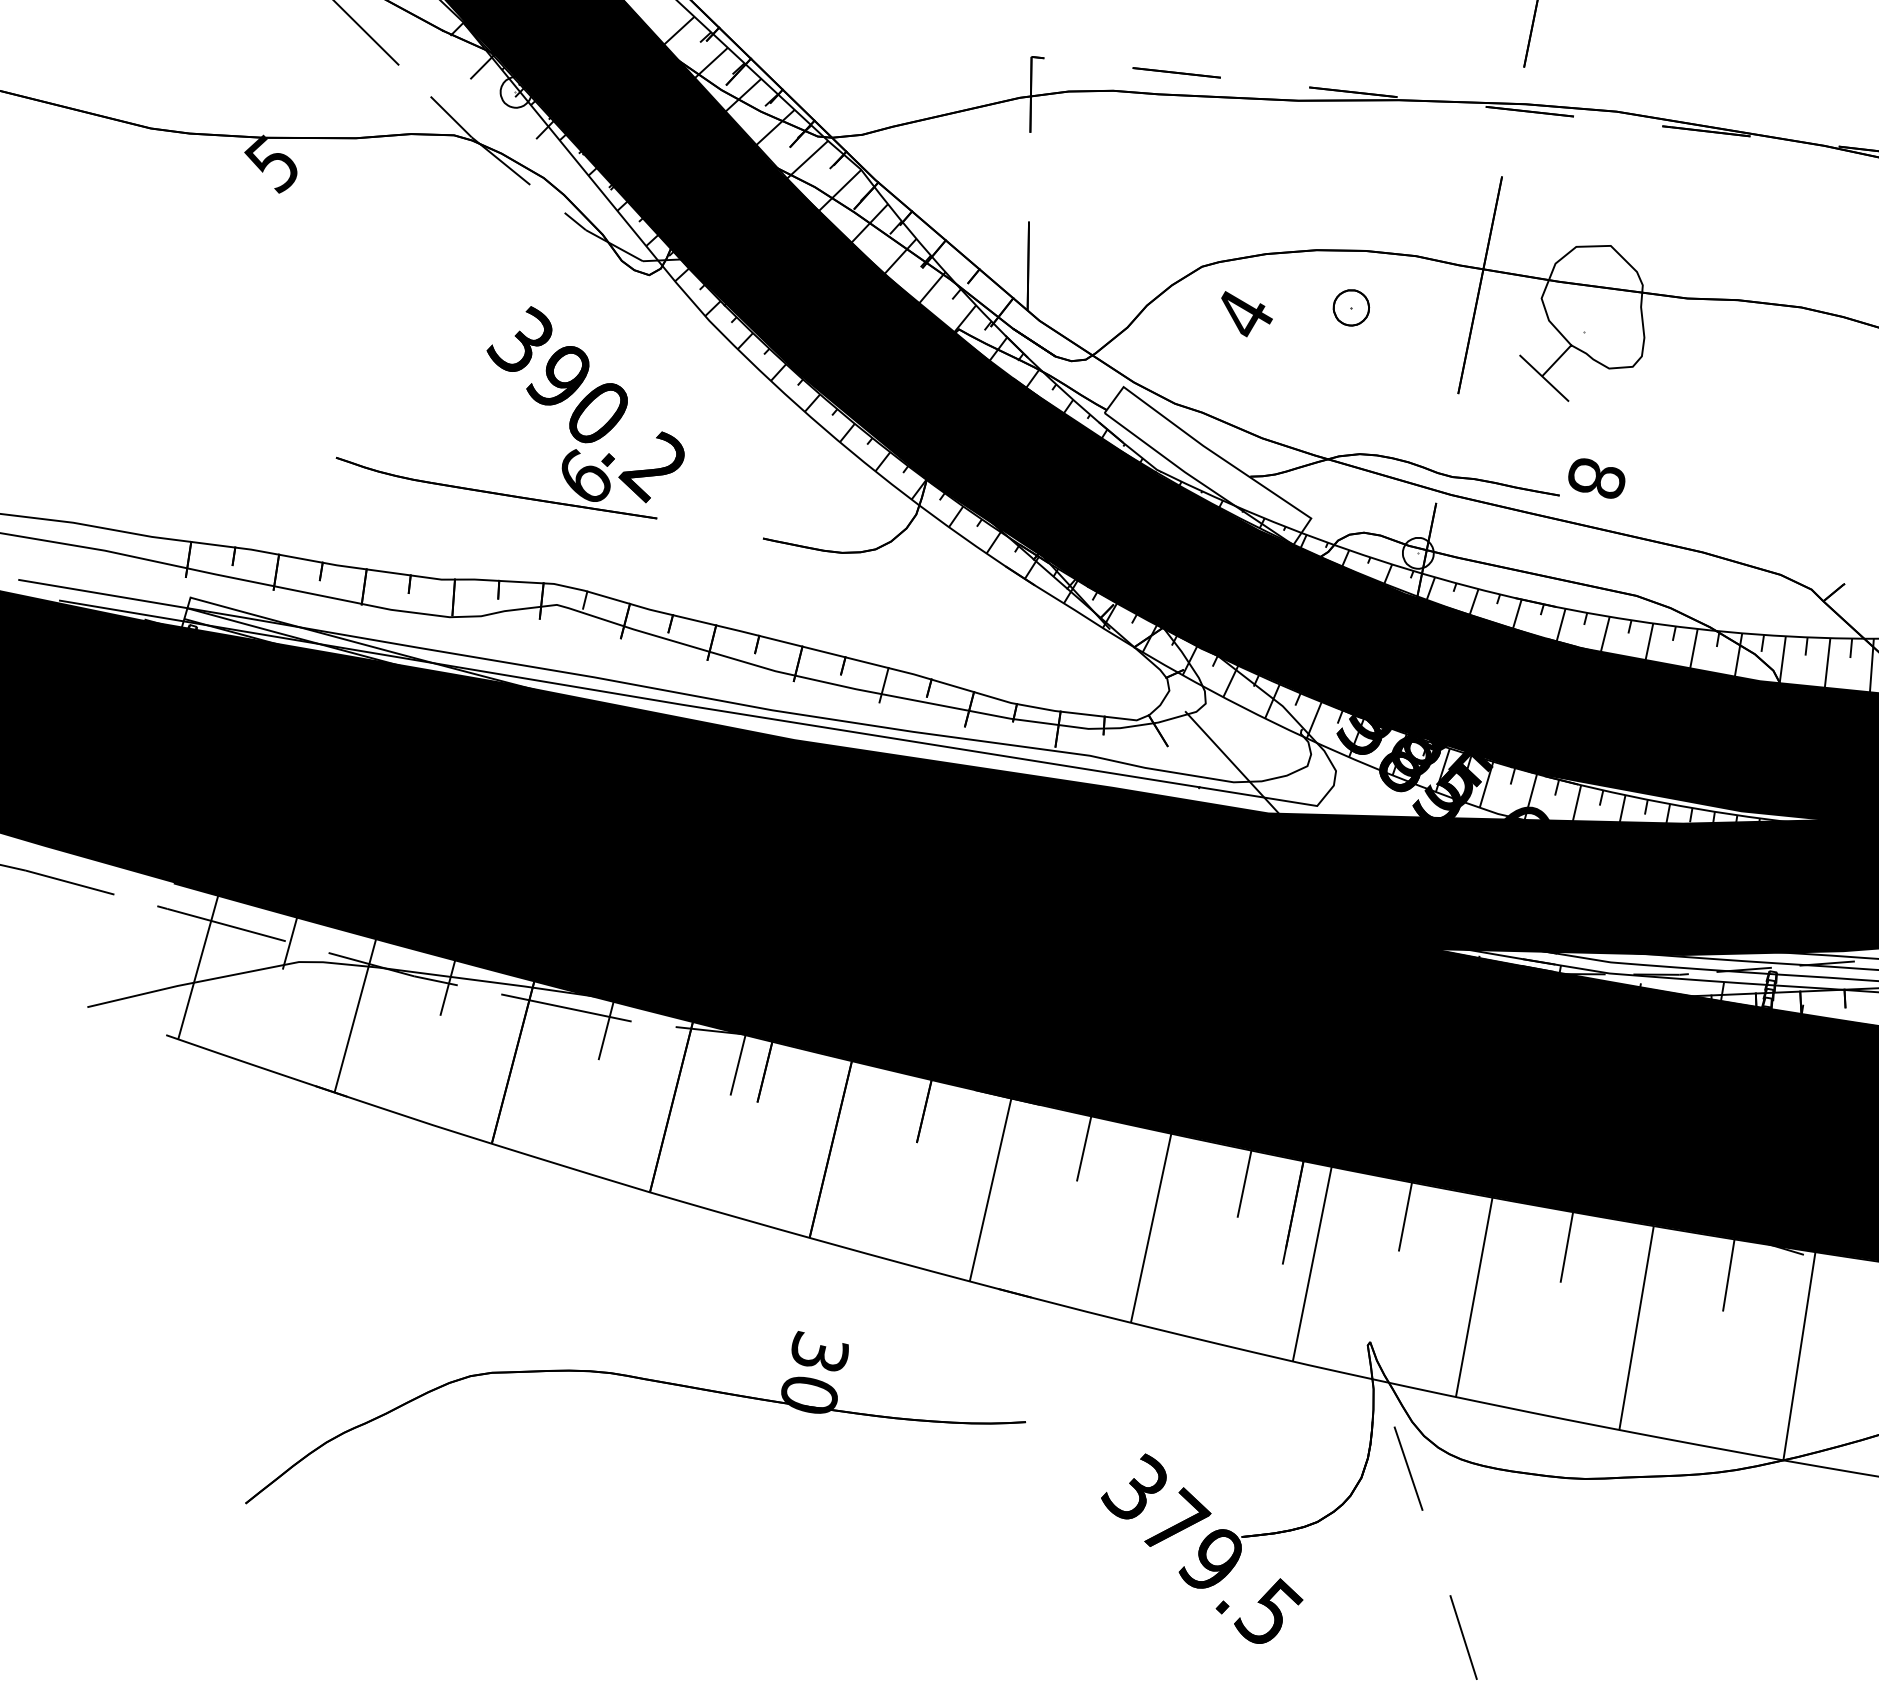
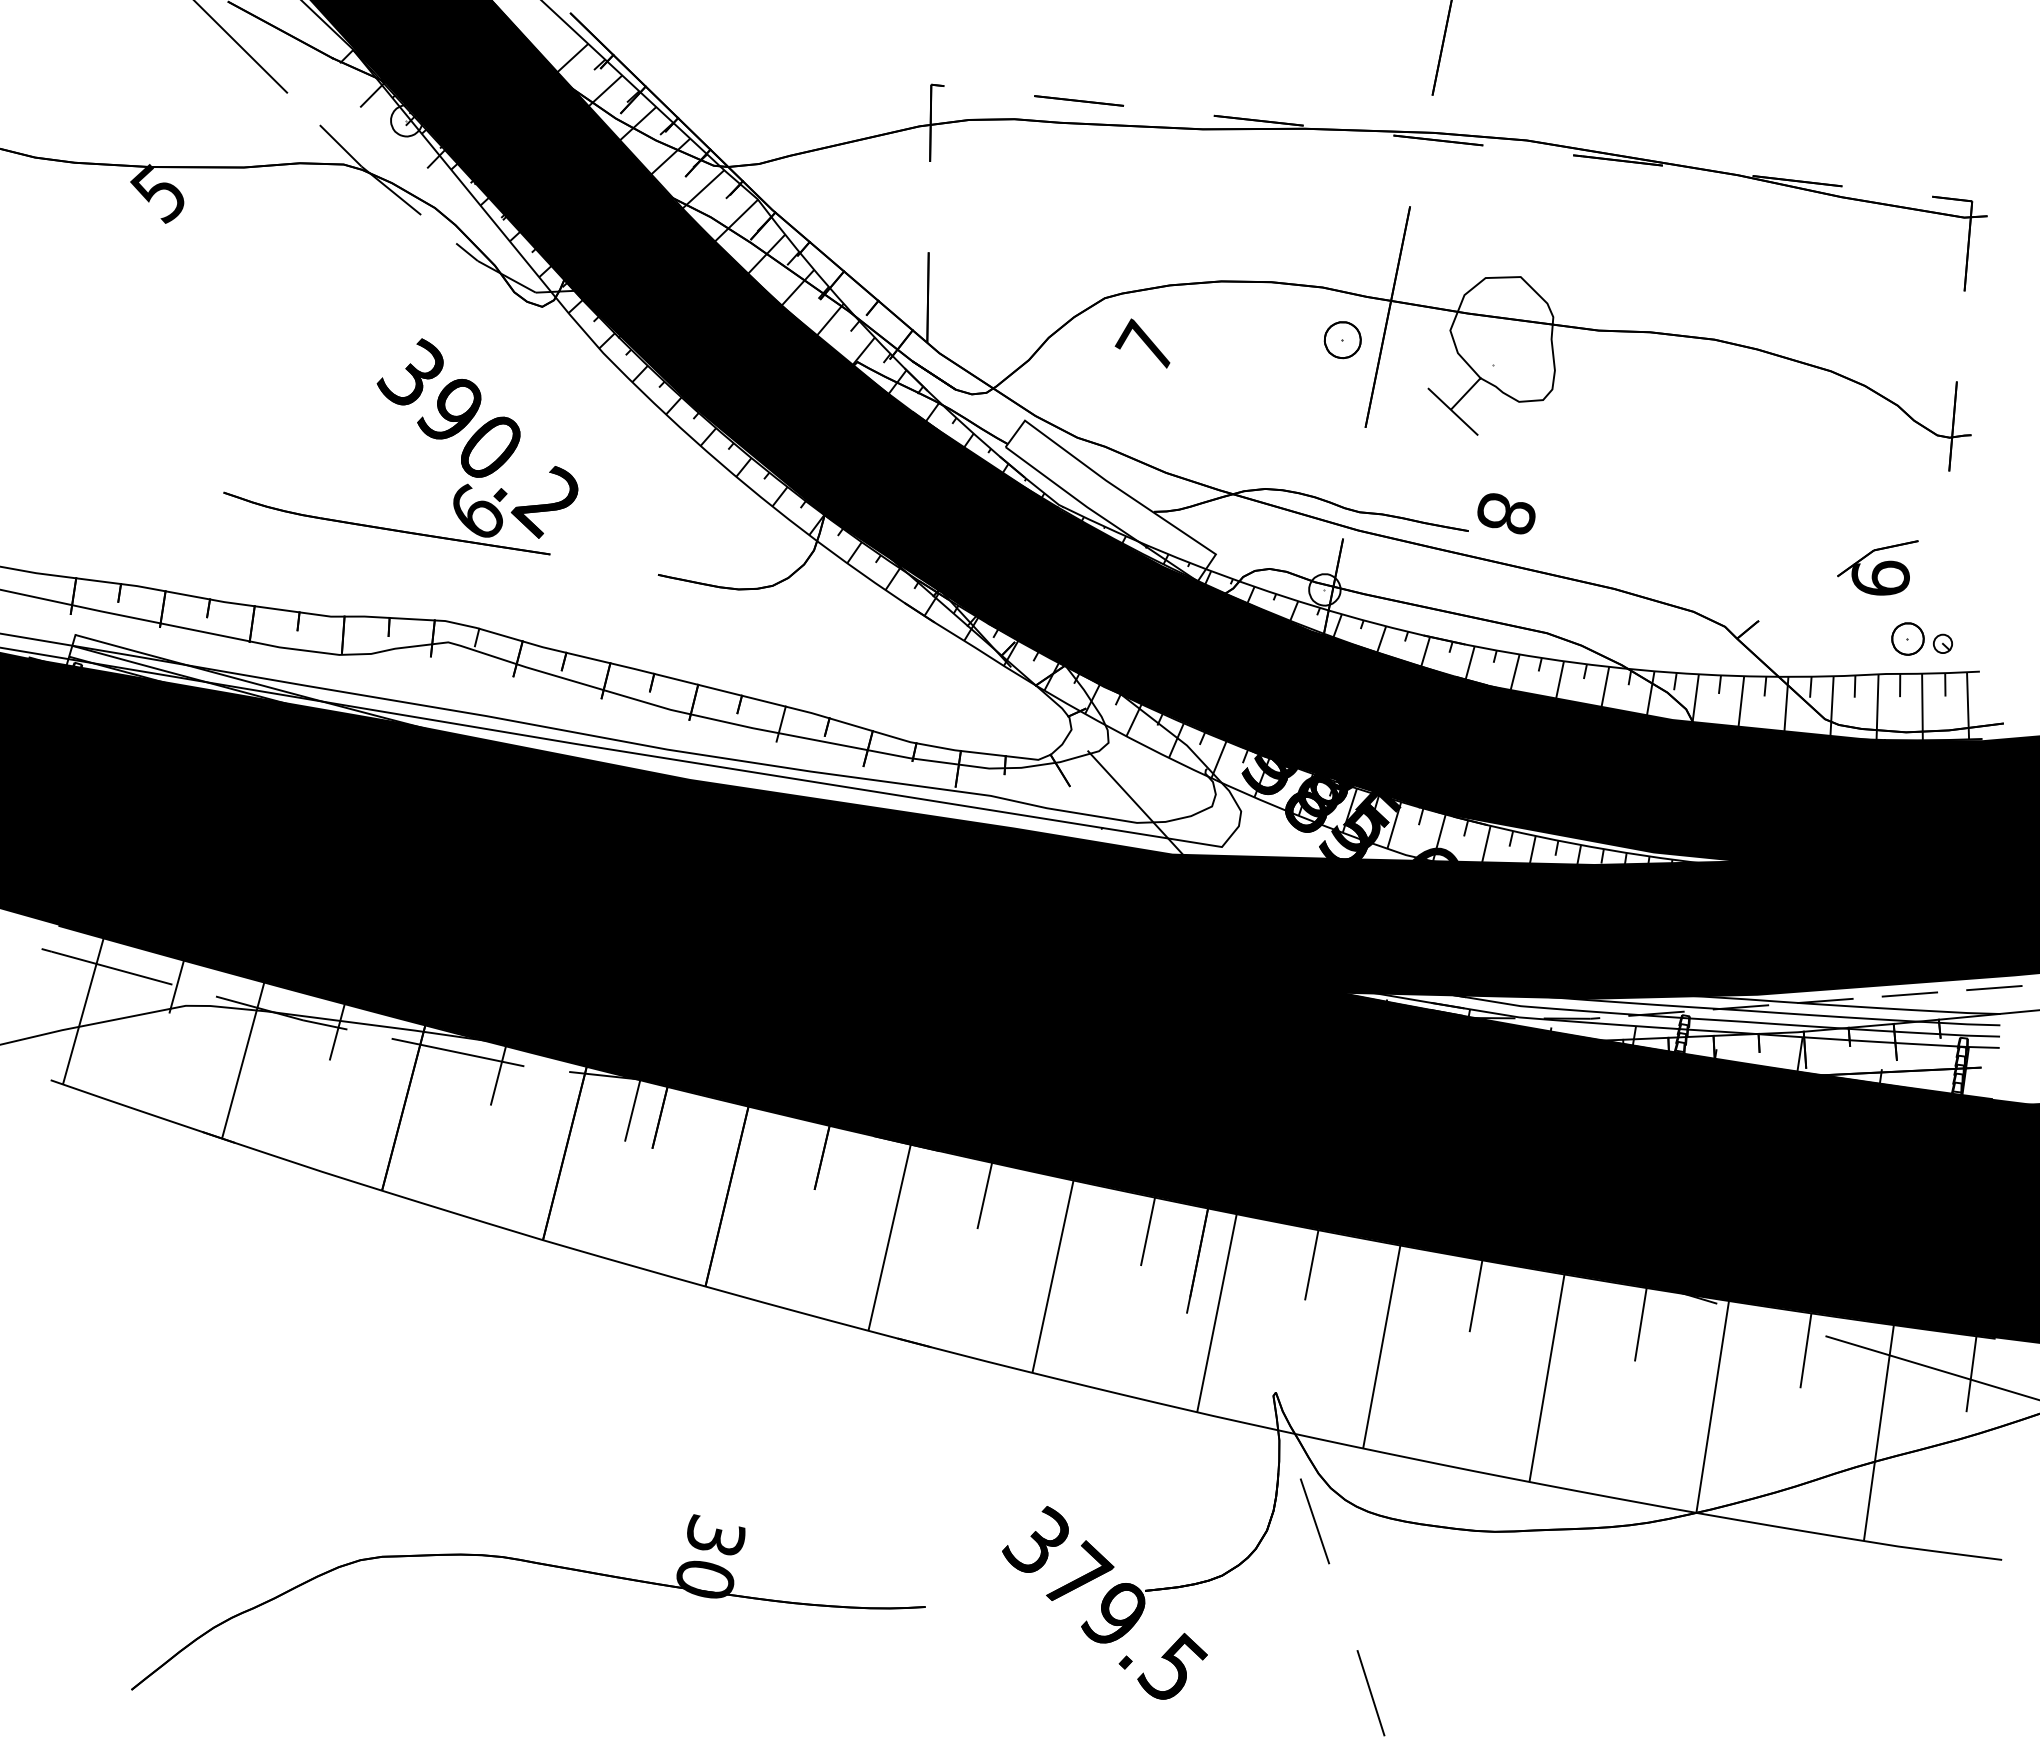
part: (1351, 308) -> (1342, 340), moved
text: (1242, 312) -> (1145, 344), 4 -> 7
part: (644, 1380) -> (537, 1564), moved

